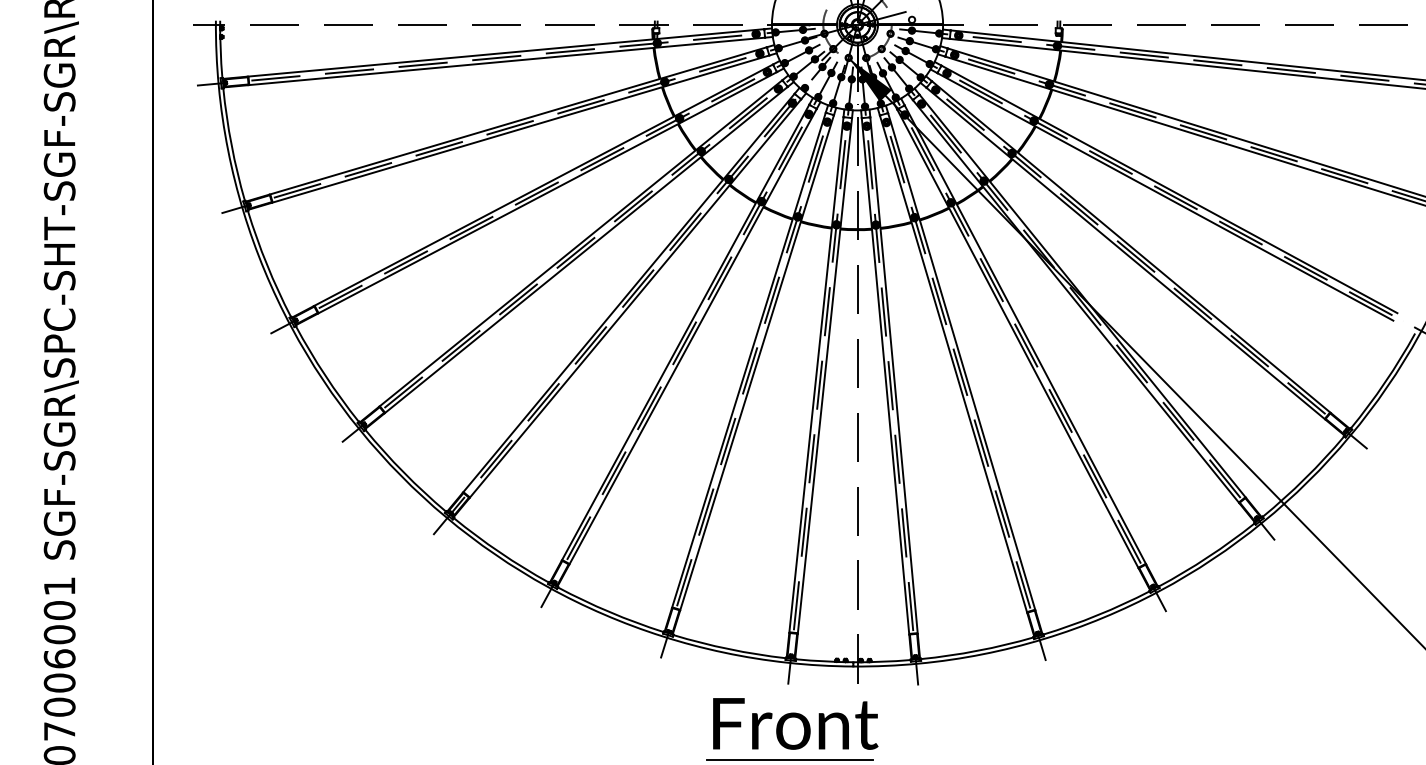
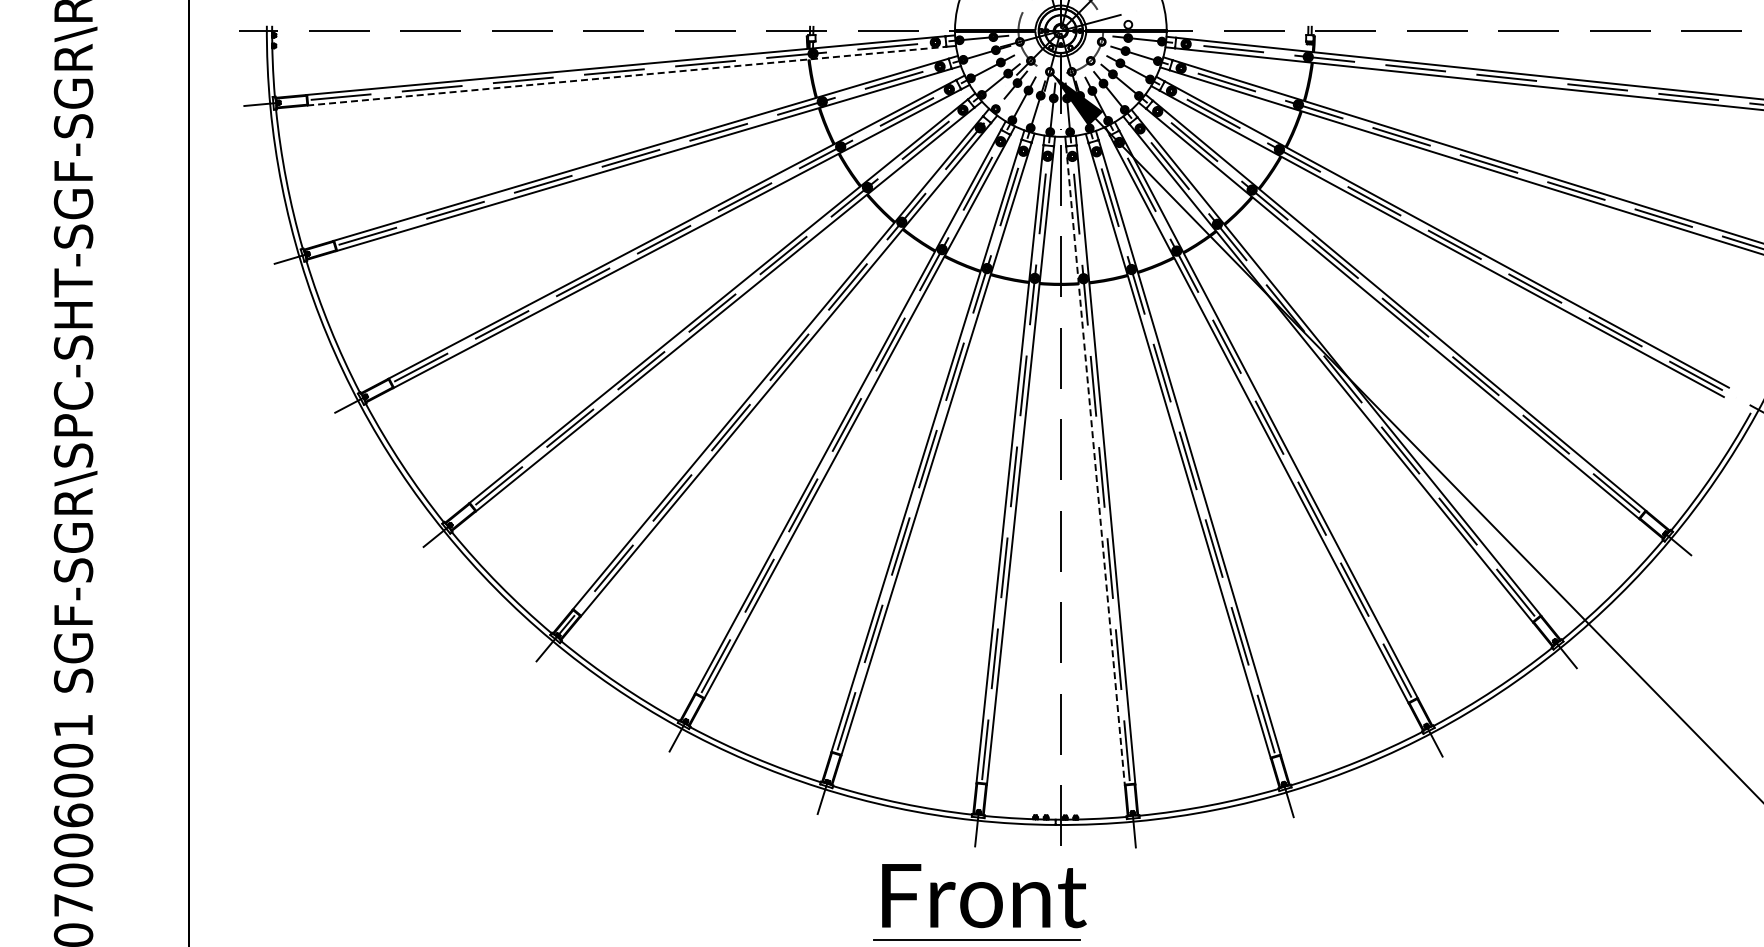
line: (506, 61) -> (626, 76), solid -> dashed
line: (885, 376) -> (1095, 466), solid -> dashed

